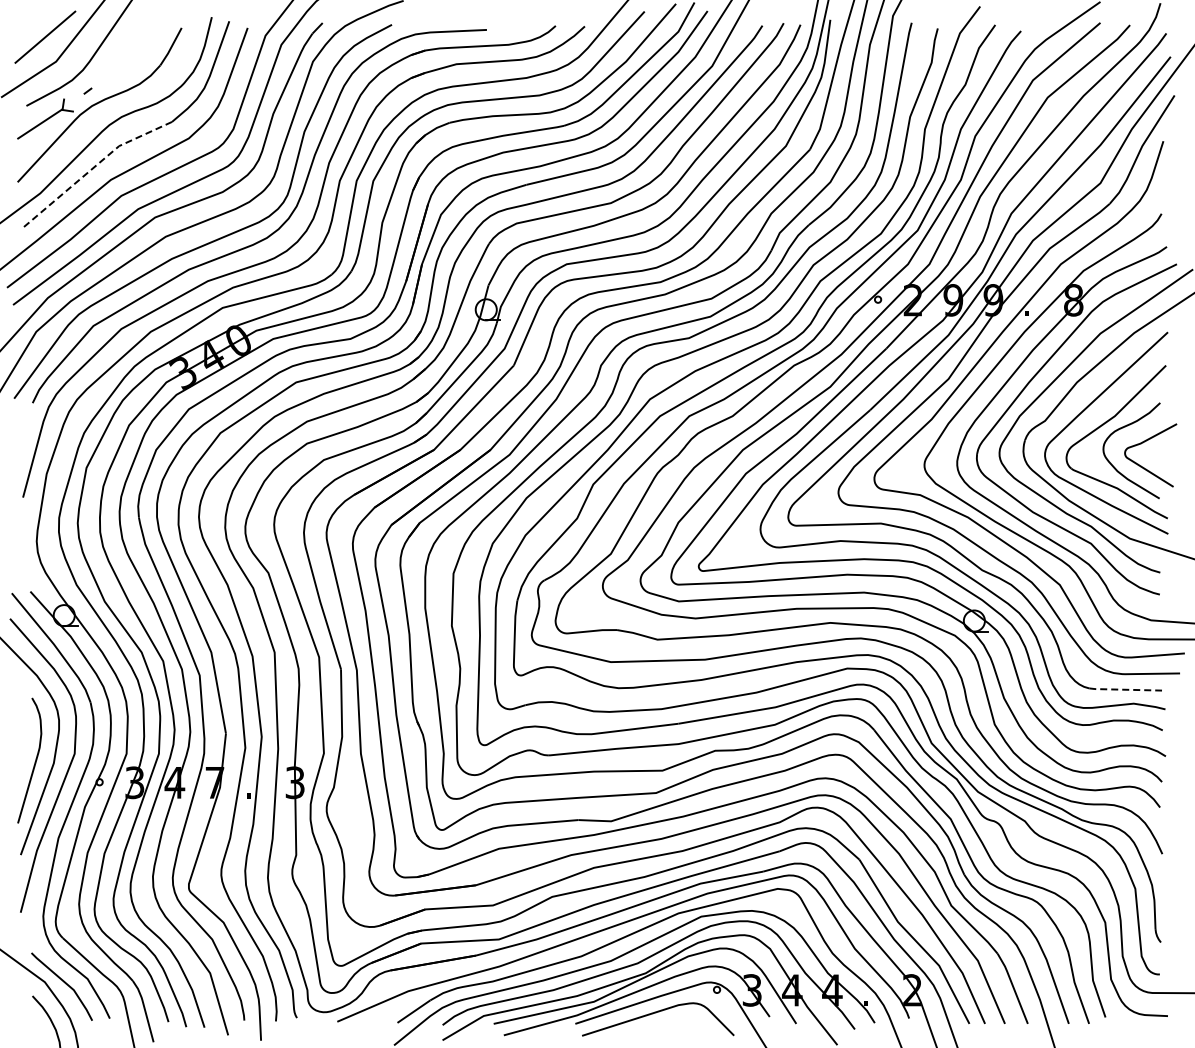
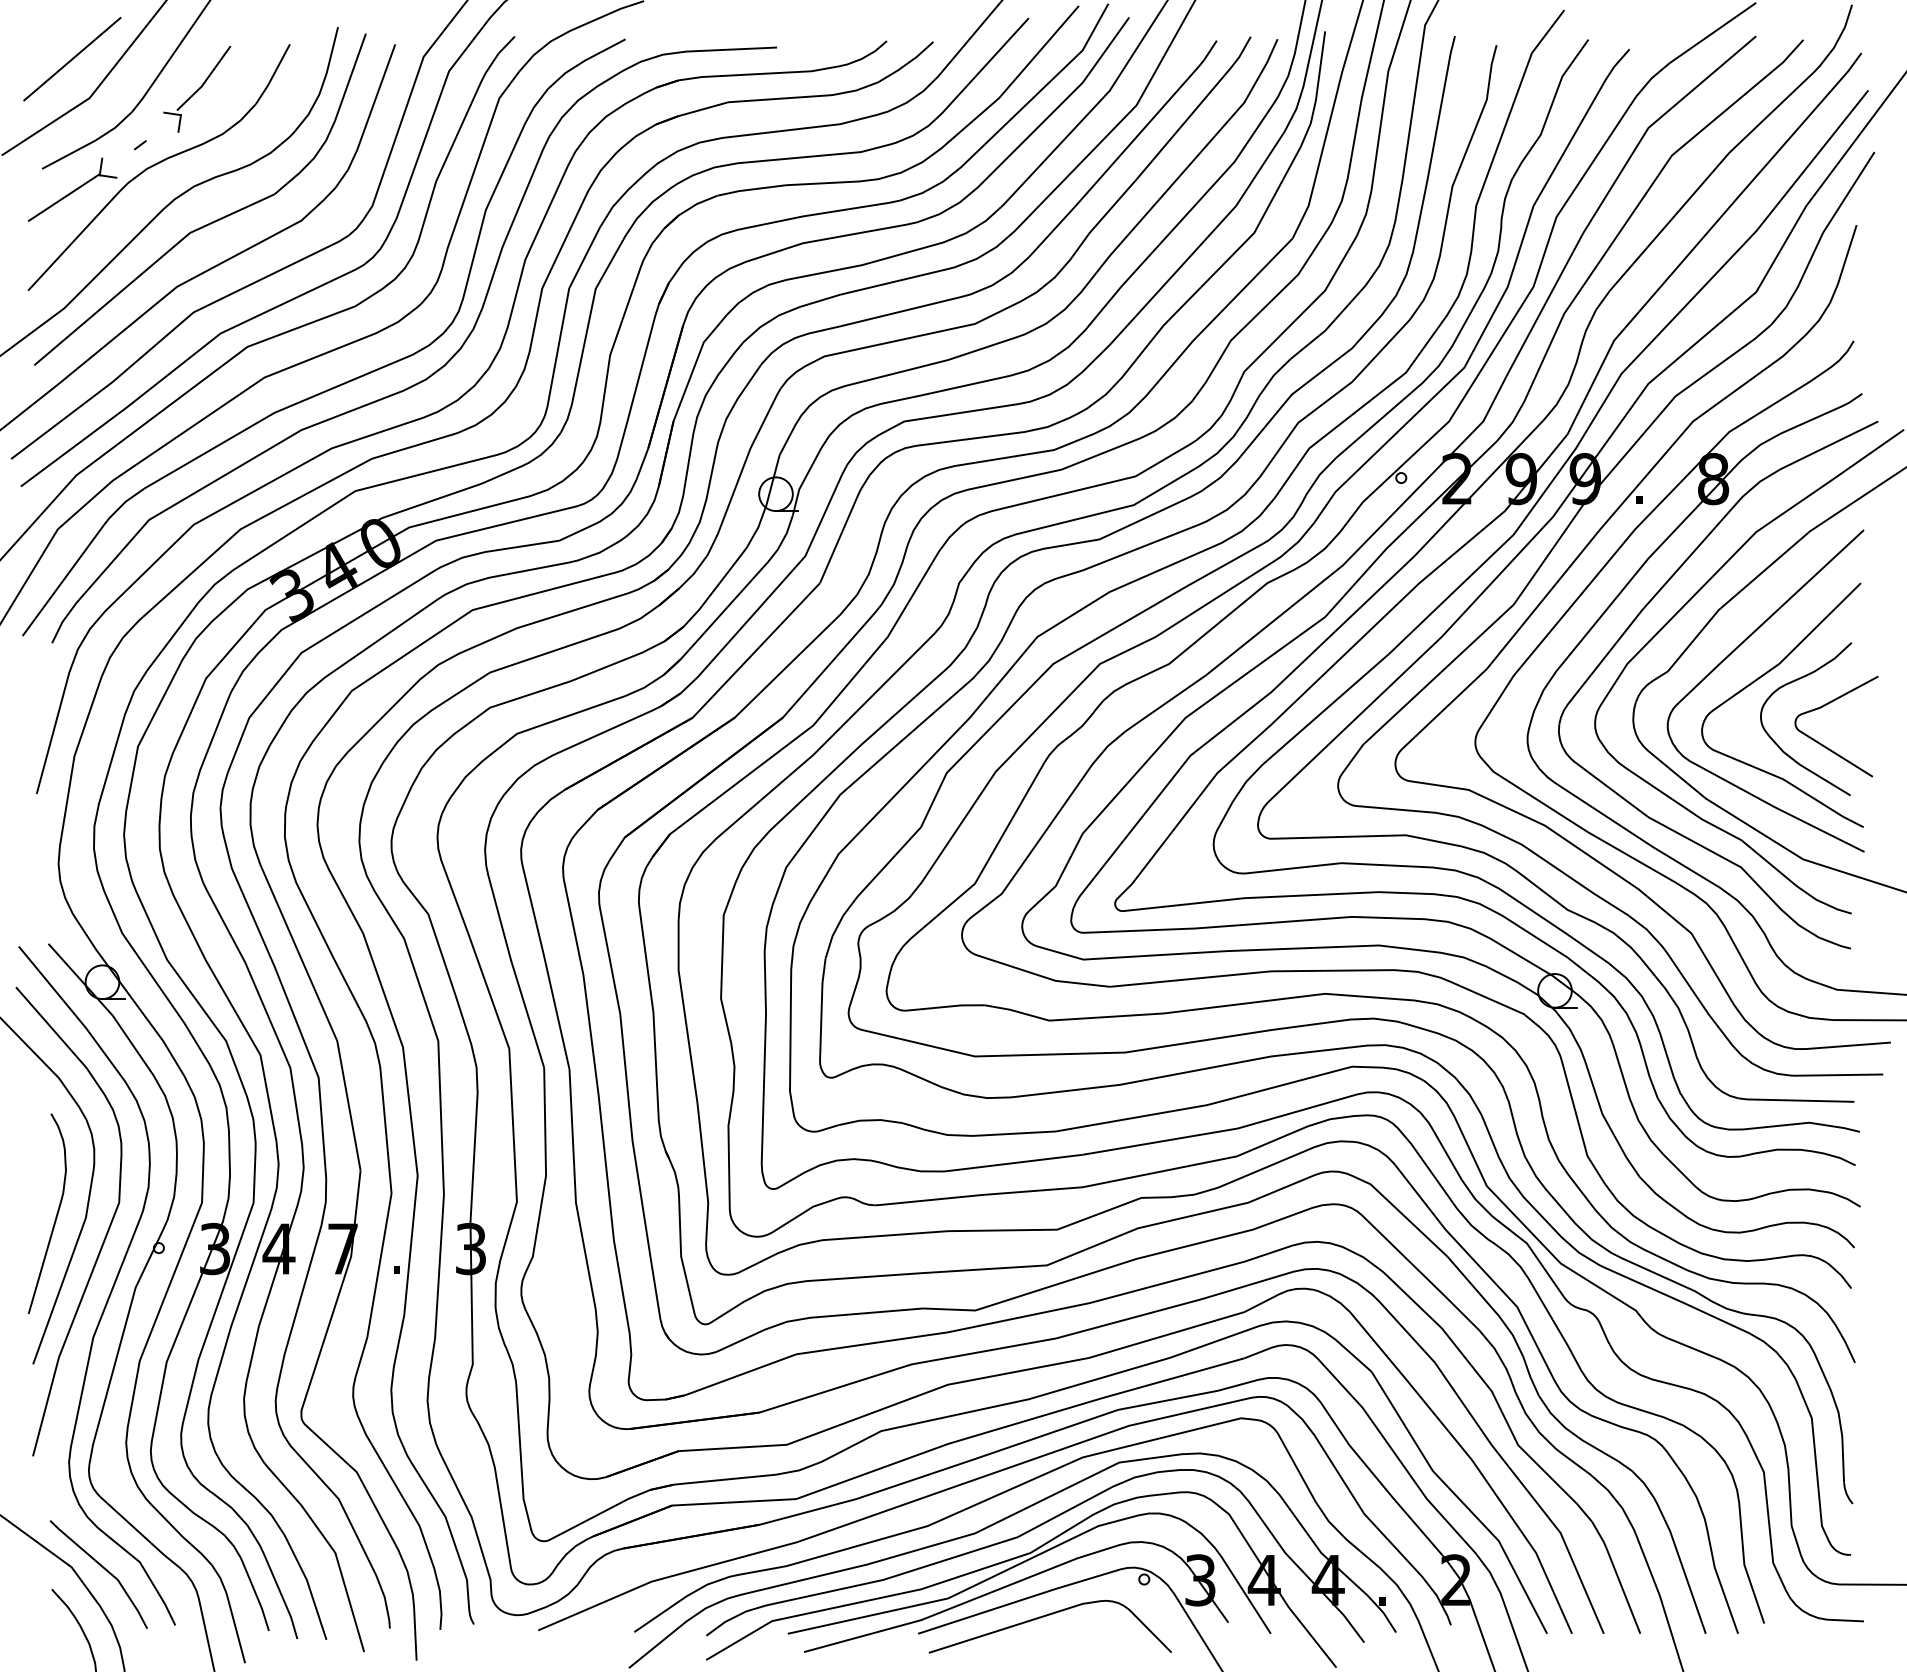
part: (123, 55) -> (197, 88), added
line: (92, 168) -> (147, 268), dashed -> solid
line: (1125, 689) -> (1796, 1100), dashed -> solid

